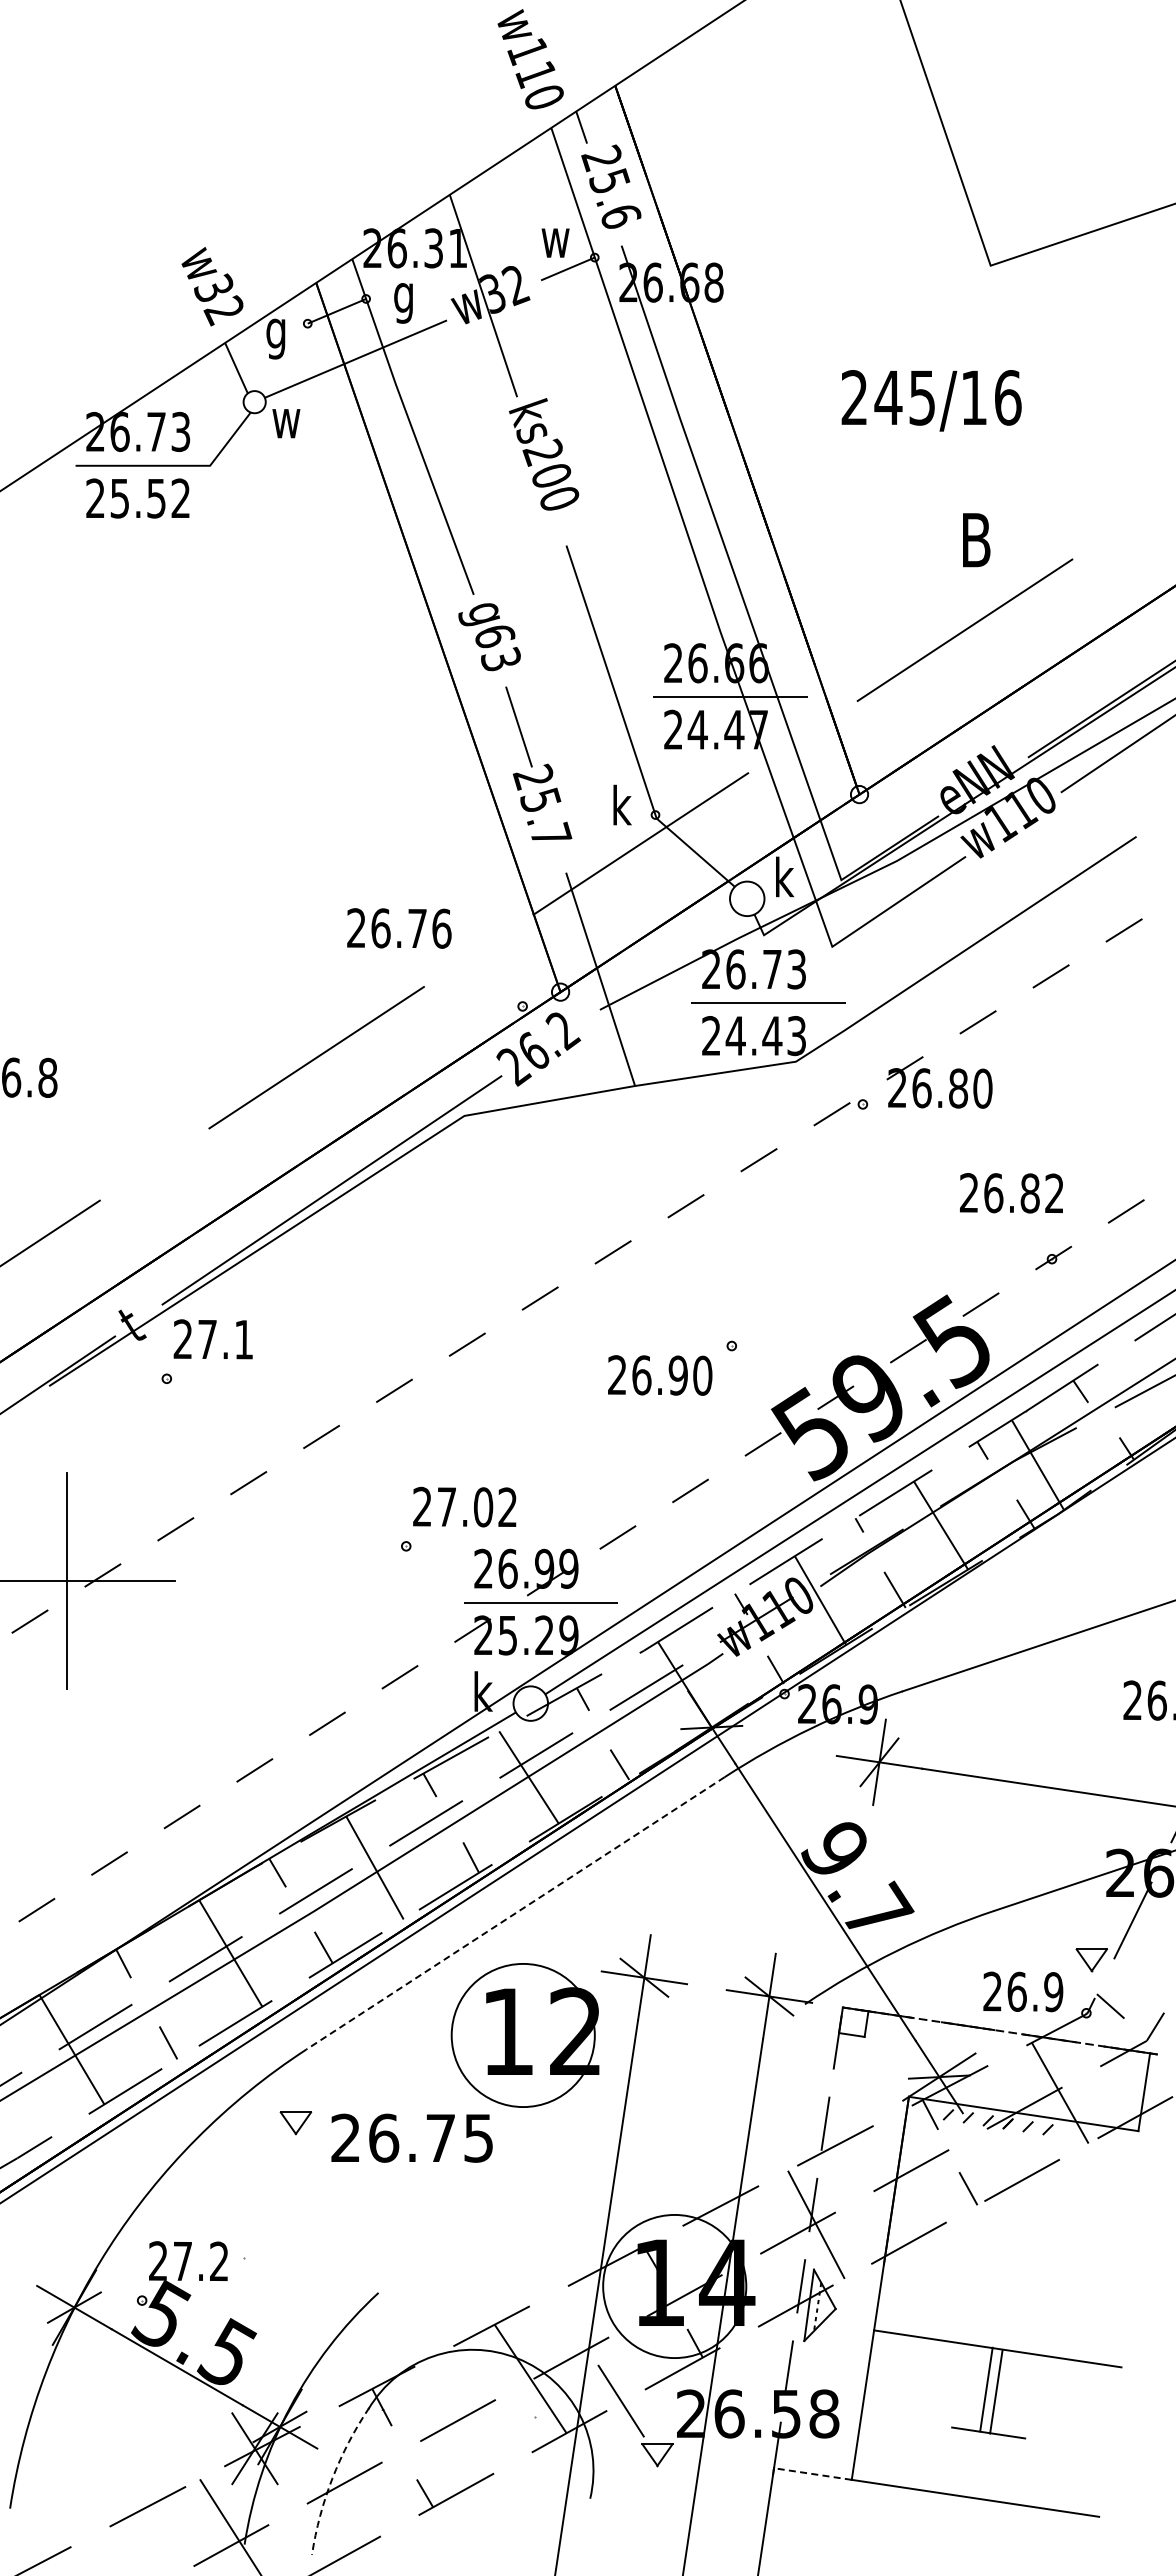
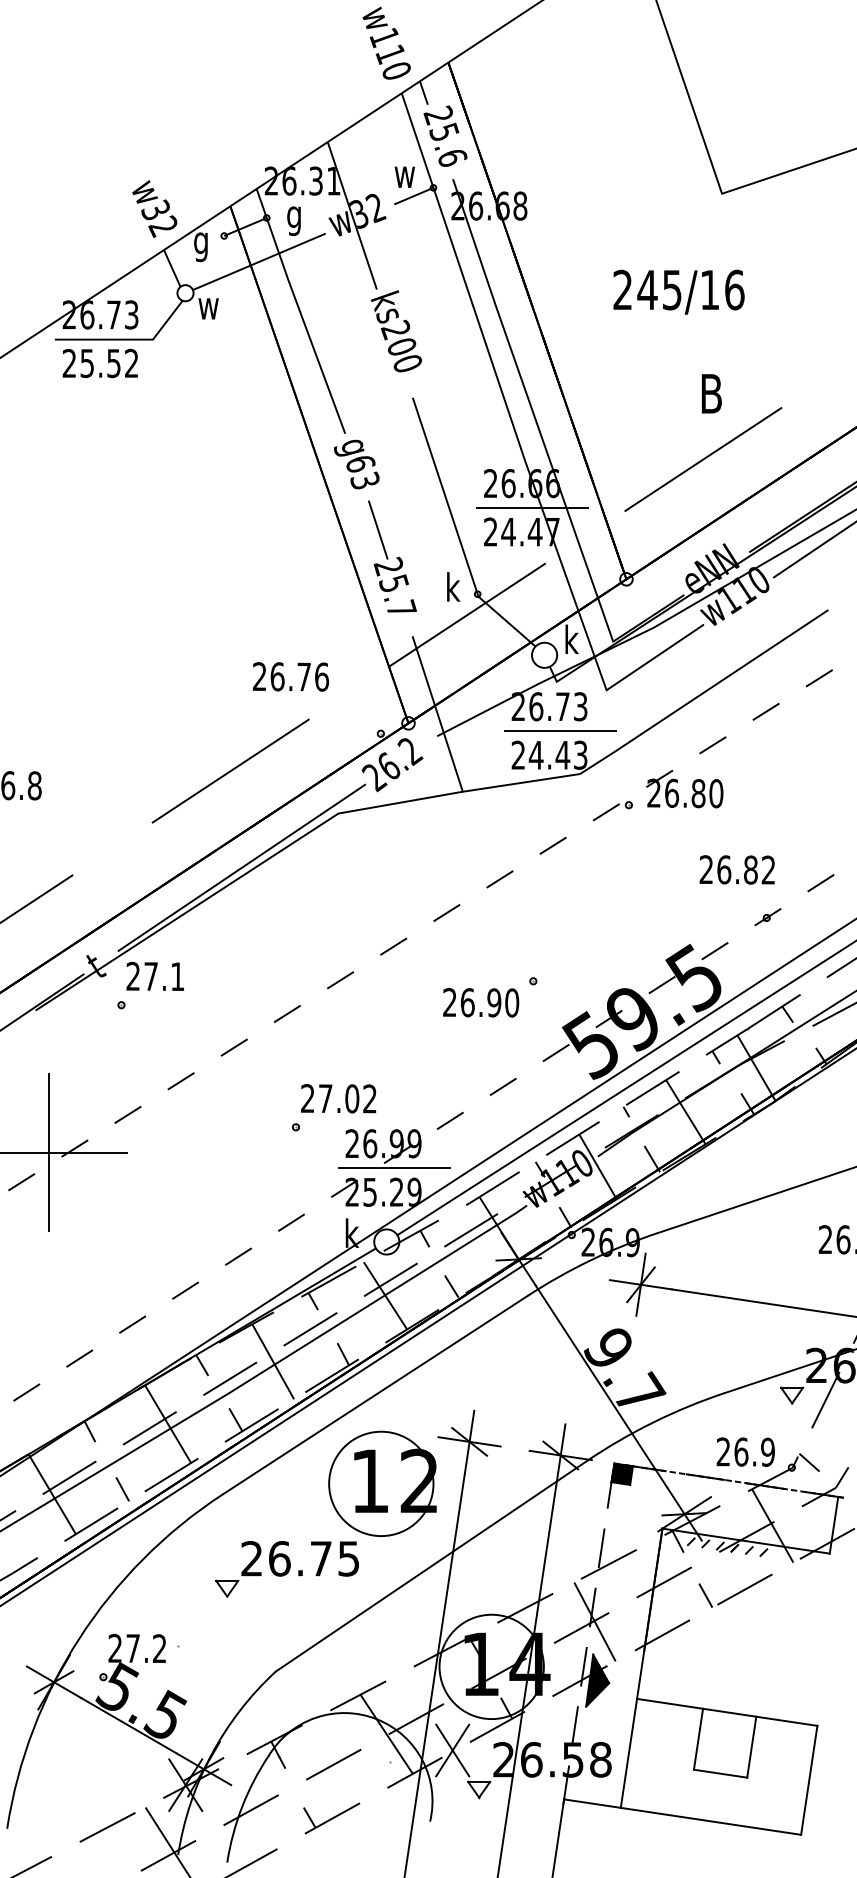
line: (515, 1913) -> (375, 1394), dashed -> solid
part: (1091, 1960) -> (791, 1395), moved
fill: (853, 2021) -> (622, 1473), added
part: (295, 2123) -> (226, 1588), moved
line: (591, 2148) -> (431, 1566), added
fill: (819, 2305) -> (597, 1680), added
line: (986, 2389) -> (751, 1747), moved
line: (996, 2391) -> (698, 1739), moved
line: (620, 2400) -> (452, 1750), added
line: (1110, 2441) -> (809, 1779), added
line: (812, 2473) -> (592, 1803), dashed -> solid
arc: (332, 2478) -> (242, 1806), dashed -> solid

